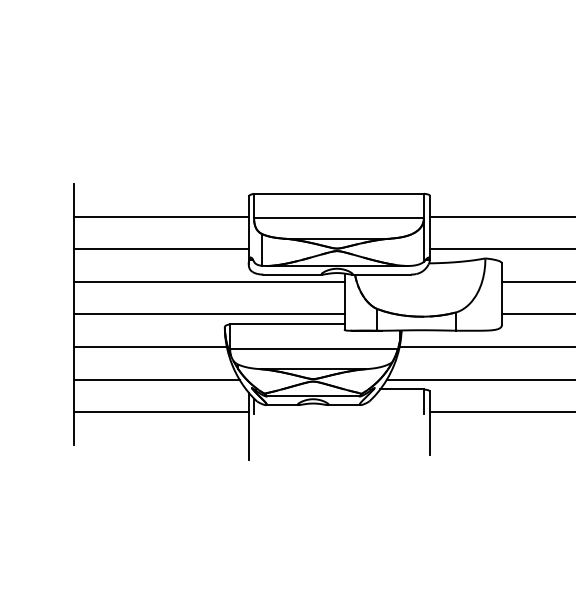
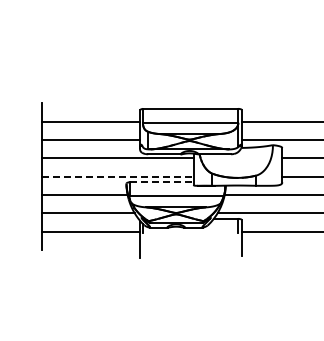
line: (210, 314) -> (118, 176), solid -> dashed
line: (288, 324) -> (162, 182), solid -> dashed

